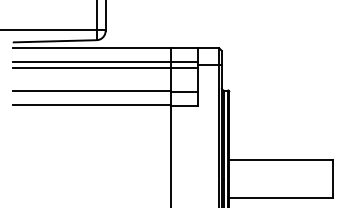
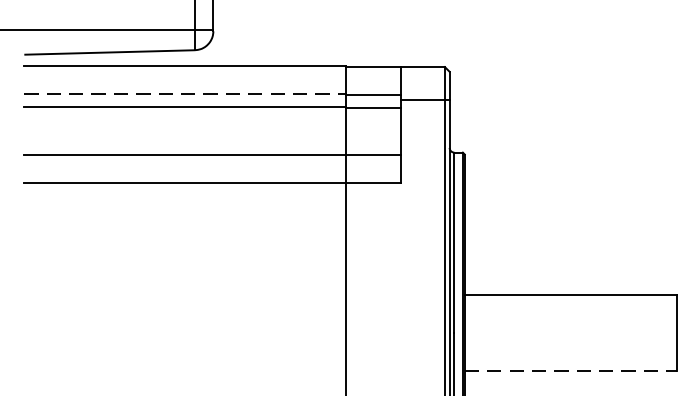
line: (91, 61) -> (184, 93), solid -> dashed
line: (281, 197) -> (571, 370), solid -> dashed

